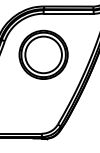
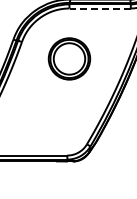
line: (68, 13) -> (100, 8), solid -> dashed
part: (43, 54) -> (69, 58), size x0.7

